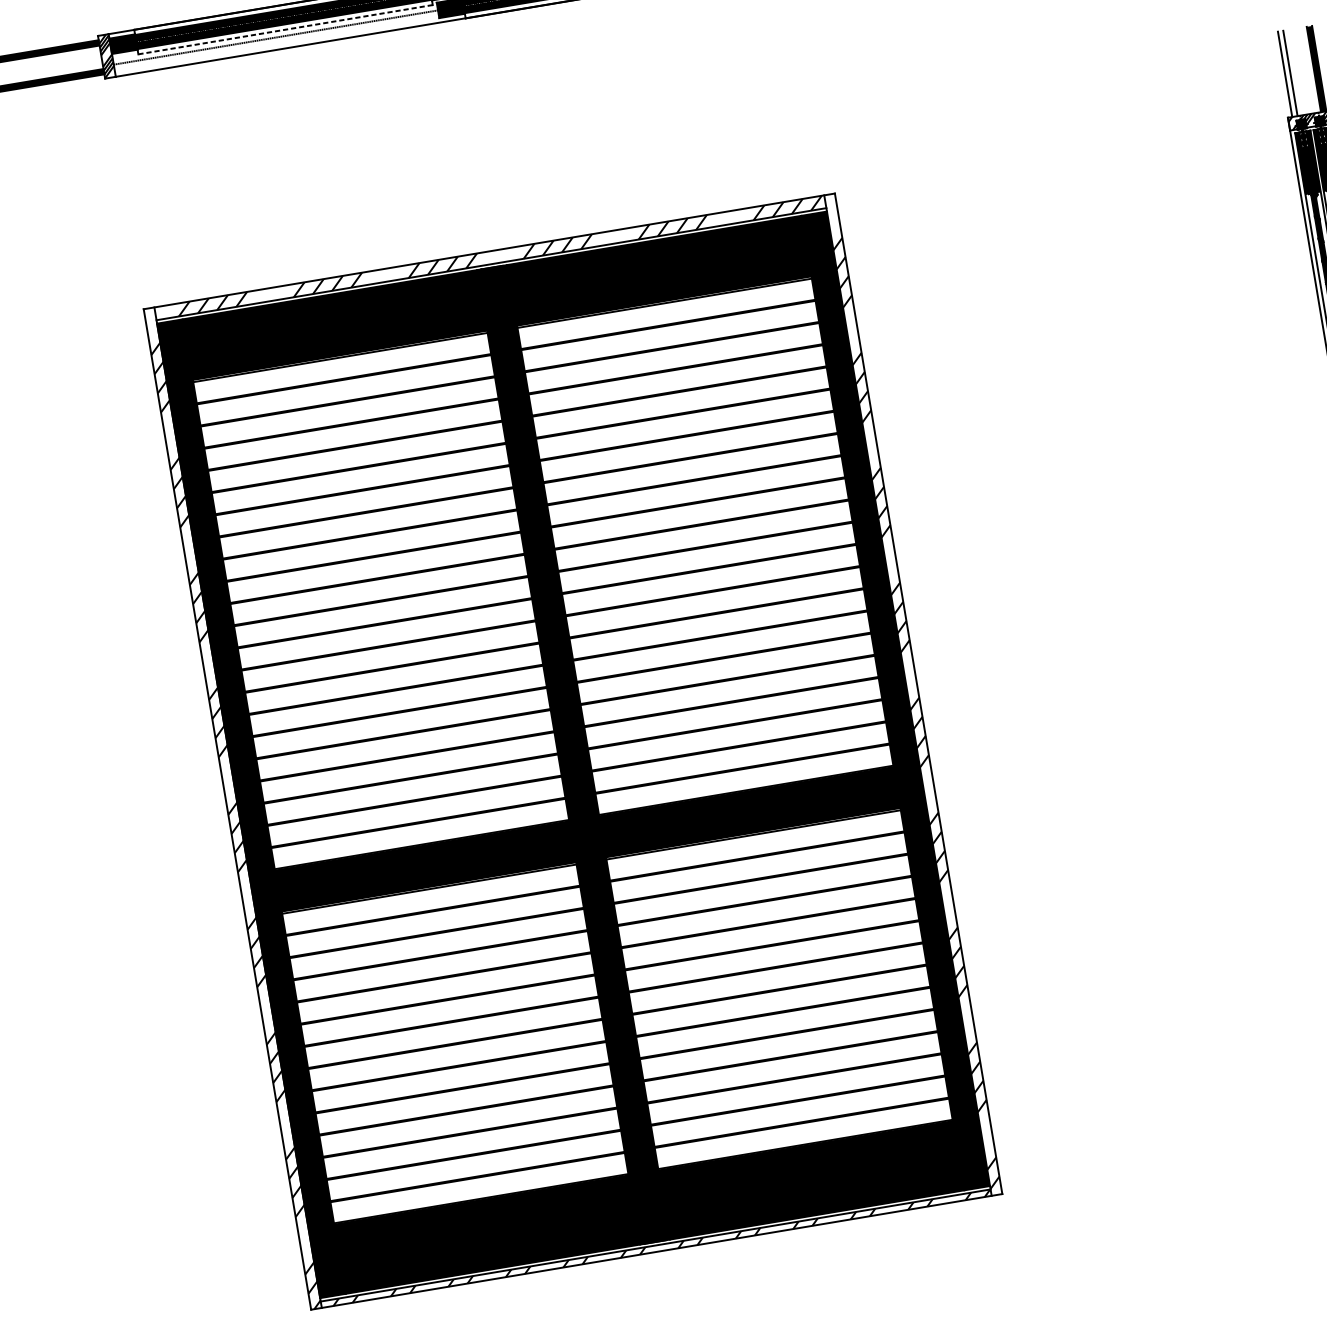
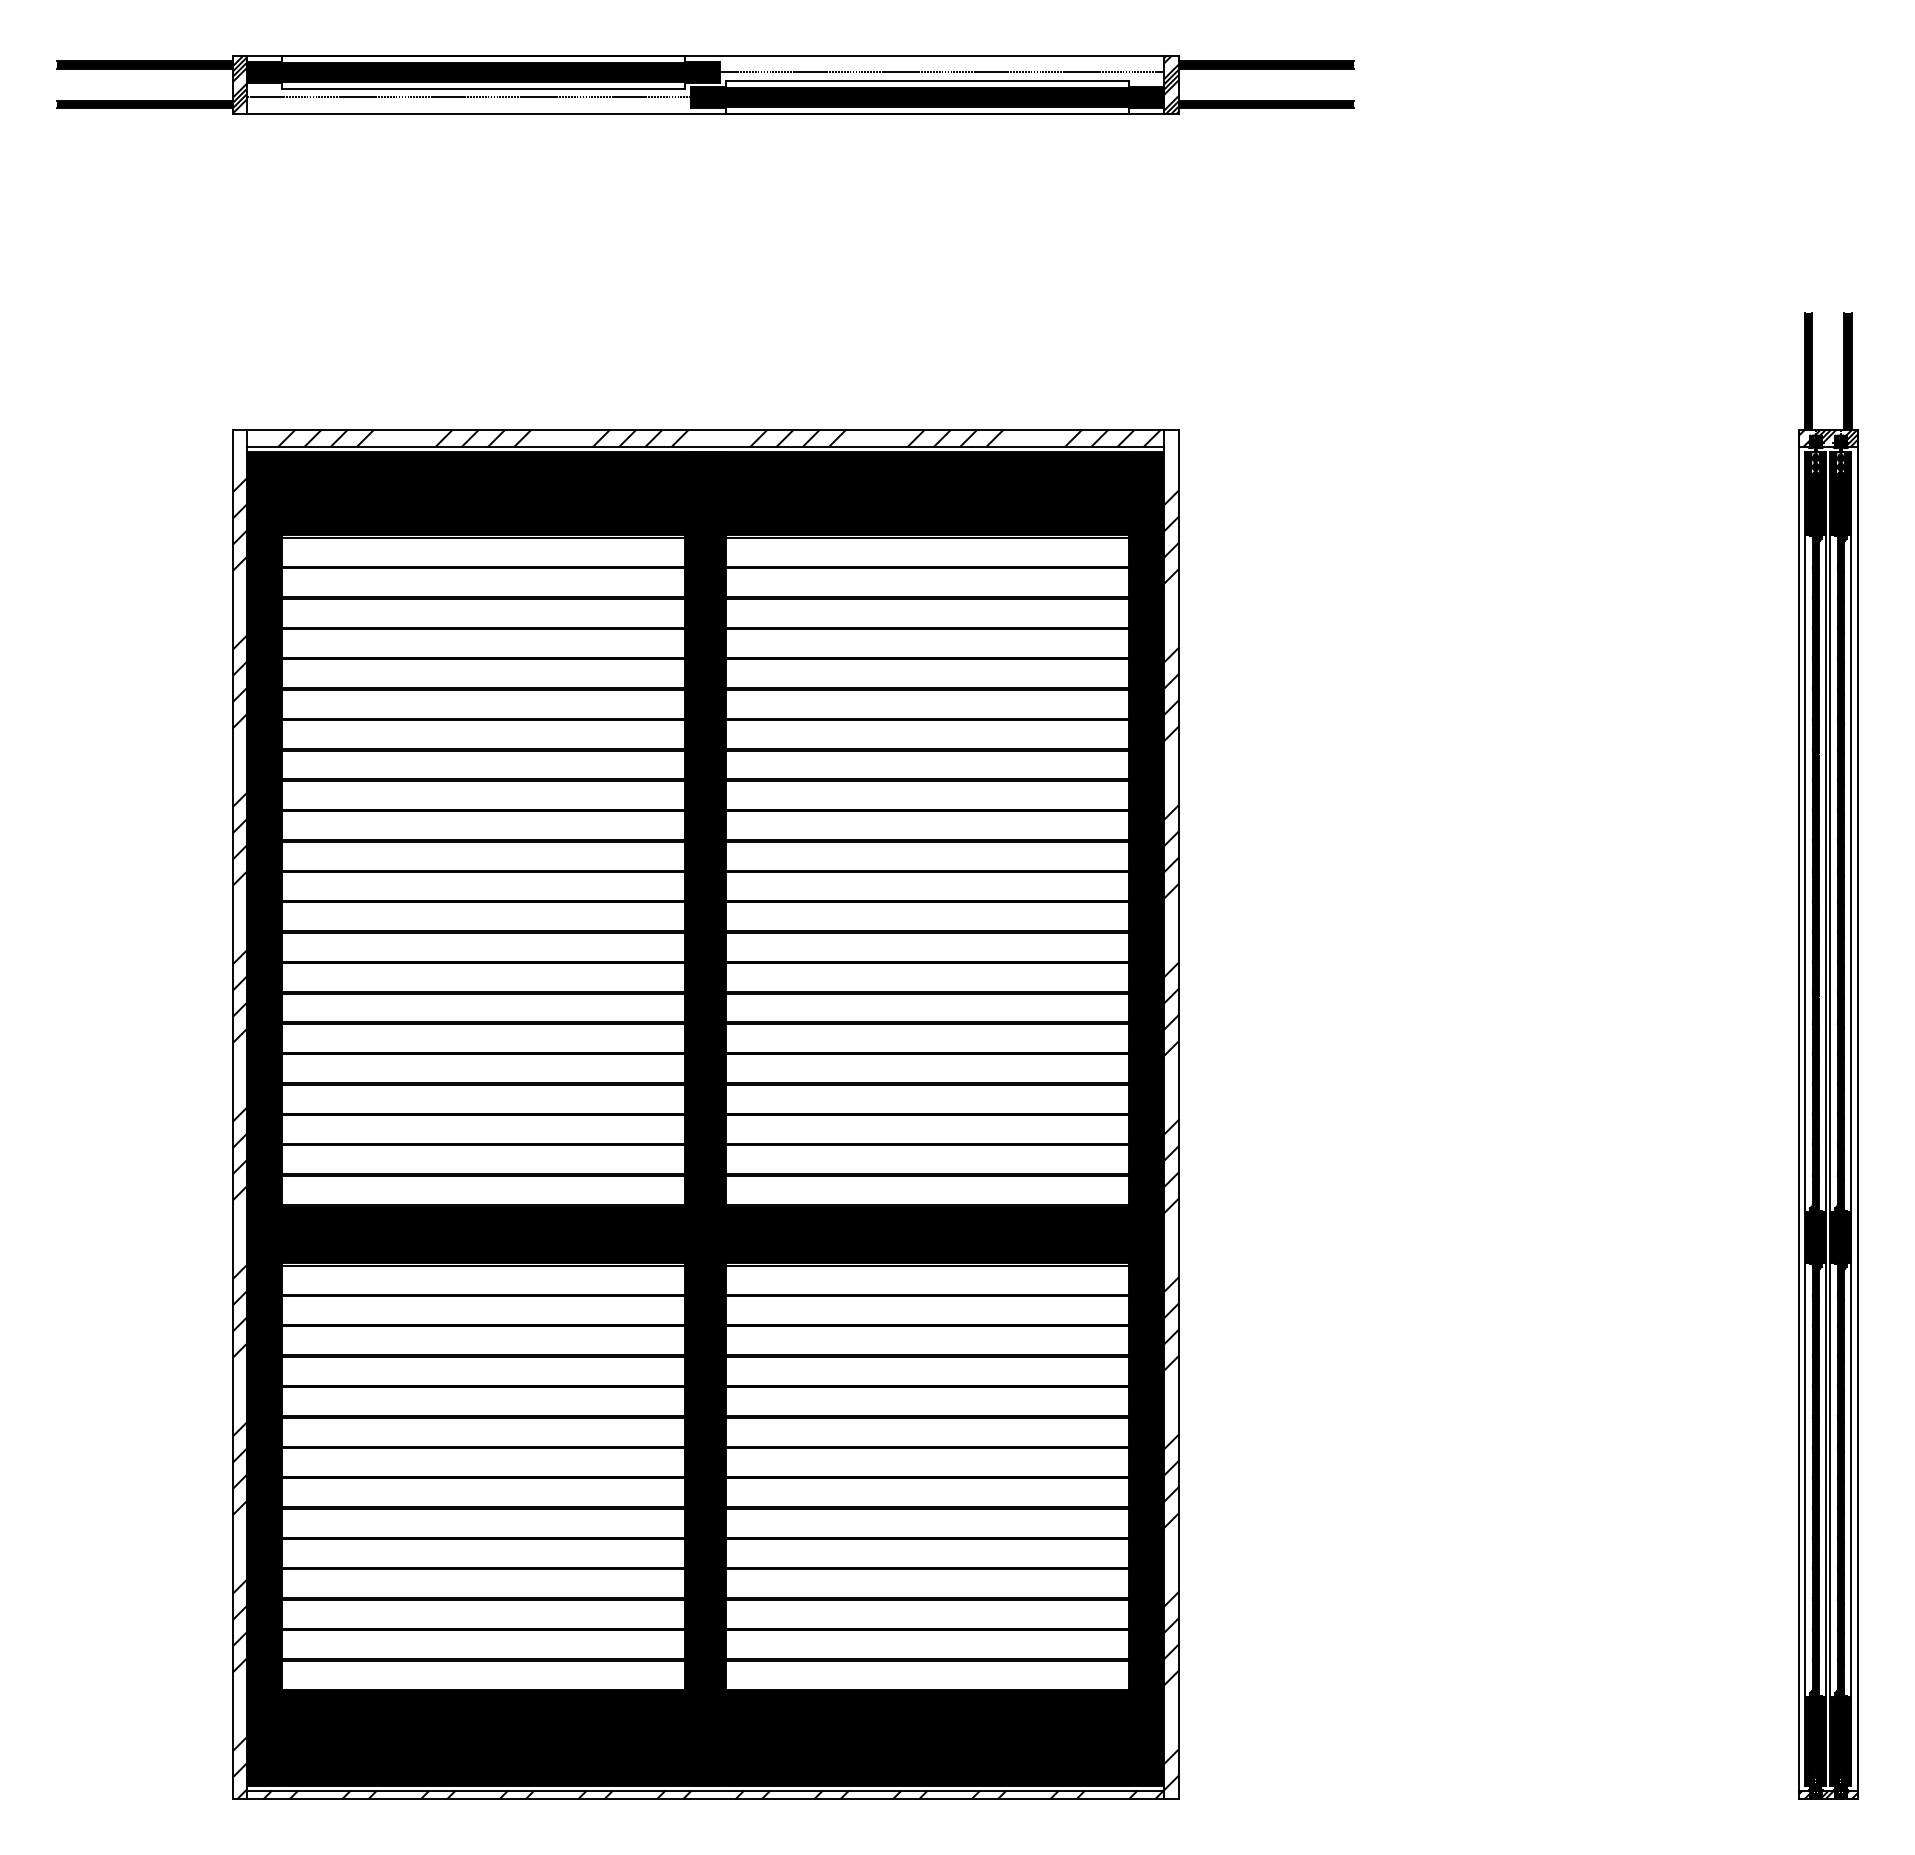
line: (285, 30) -> (483, 89), dashed -> solid
fill: (1287, 73) -> (1808, 370), added

